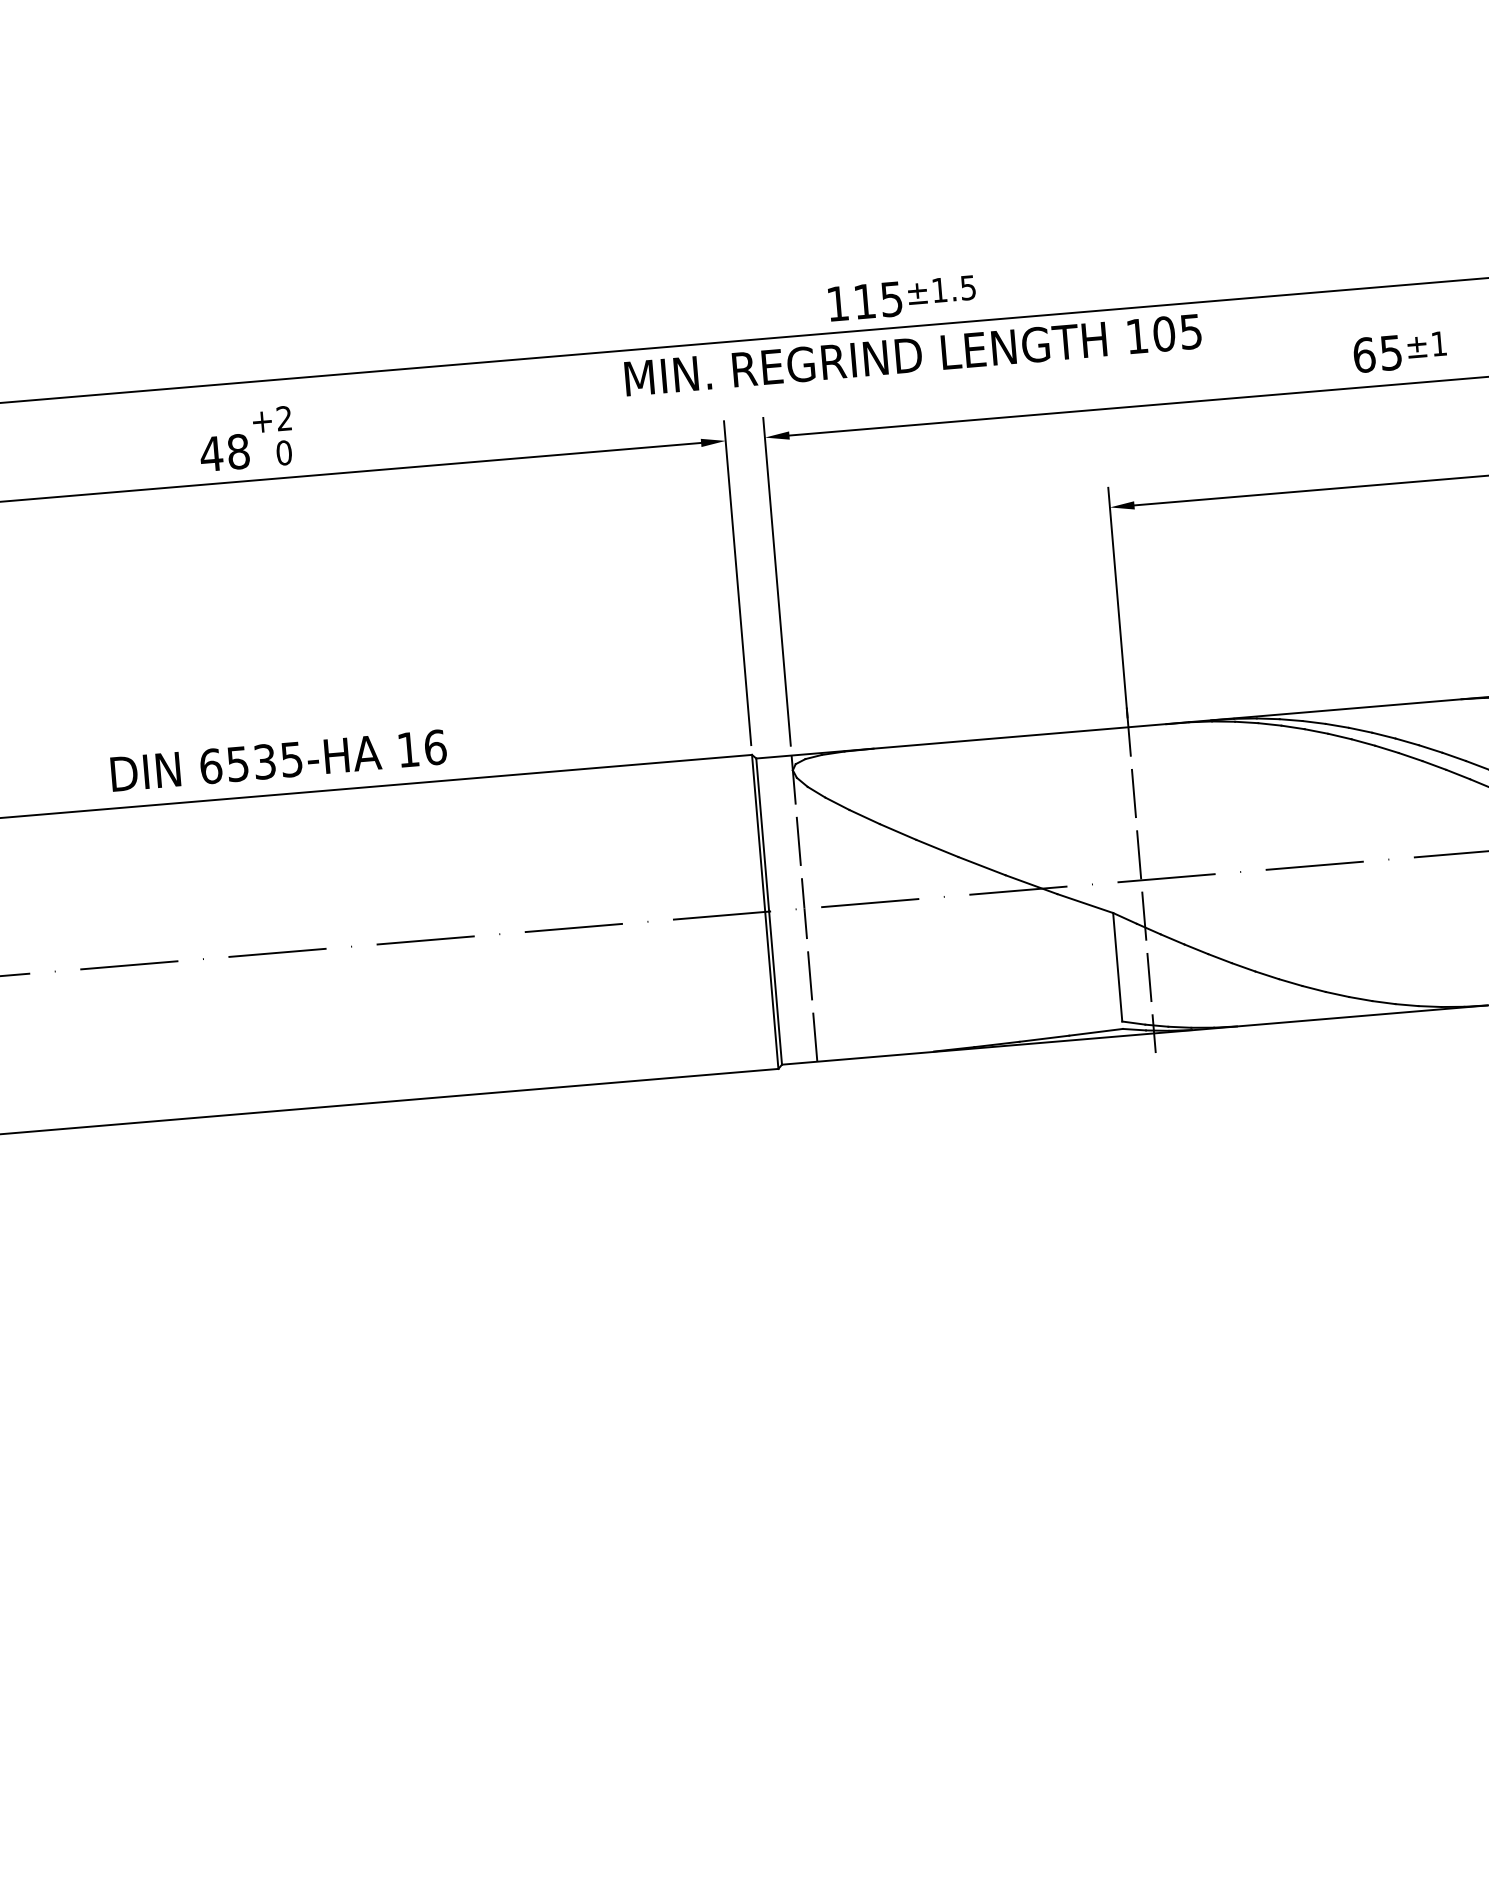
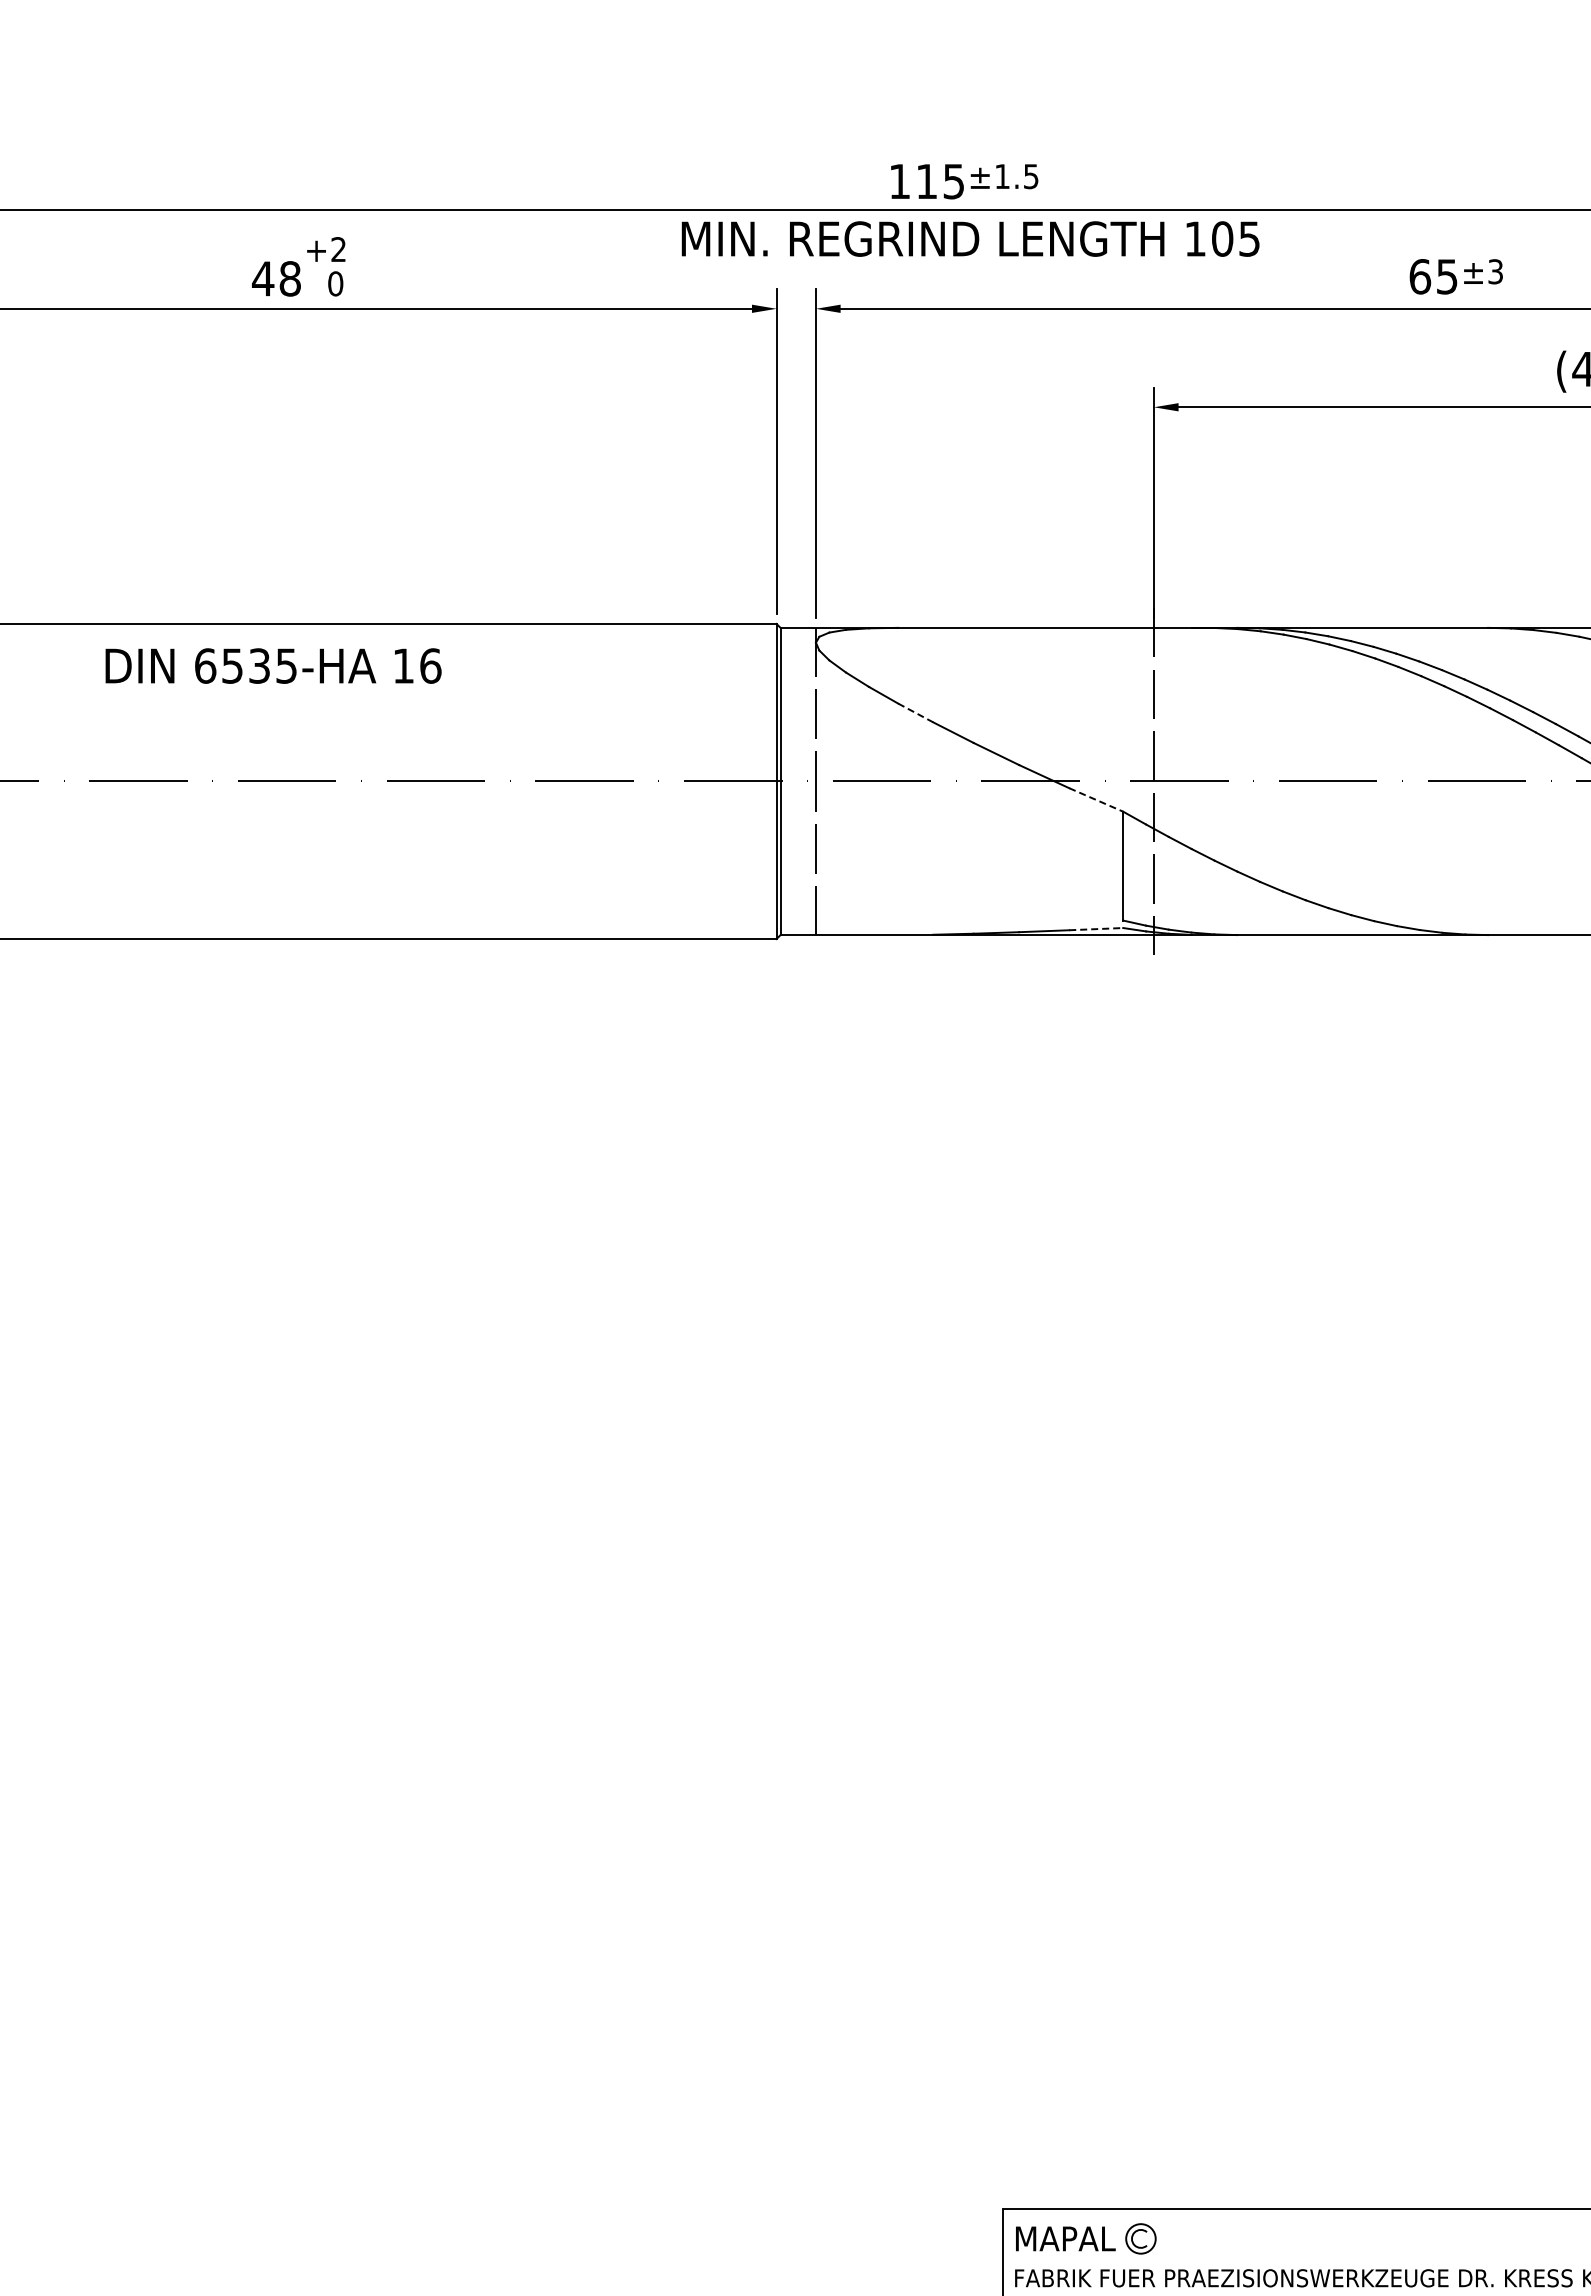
text: (1438, 343) -> (1495, 271), ±1 -> ±3
text: (278, 760) -> (273, 665), moved
line: (897, 831) -> (915, 712), solid -> dashed
line: (1085, 904) -> (1096, 800), solid -> dashed
line: (1096, 1032) -> (1096, 929), solid -> dashed

